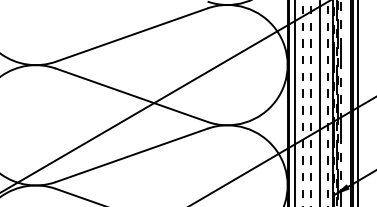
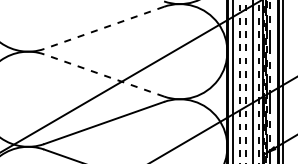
line: (132, 34) -> (104, 27), solid -> dashed
line: (132, 95) -> (104, 75), solid -> dashed

